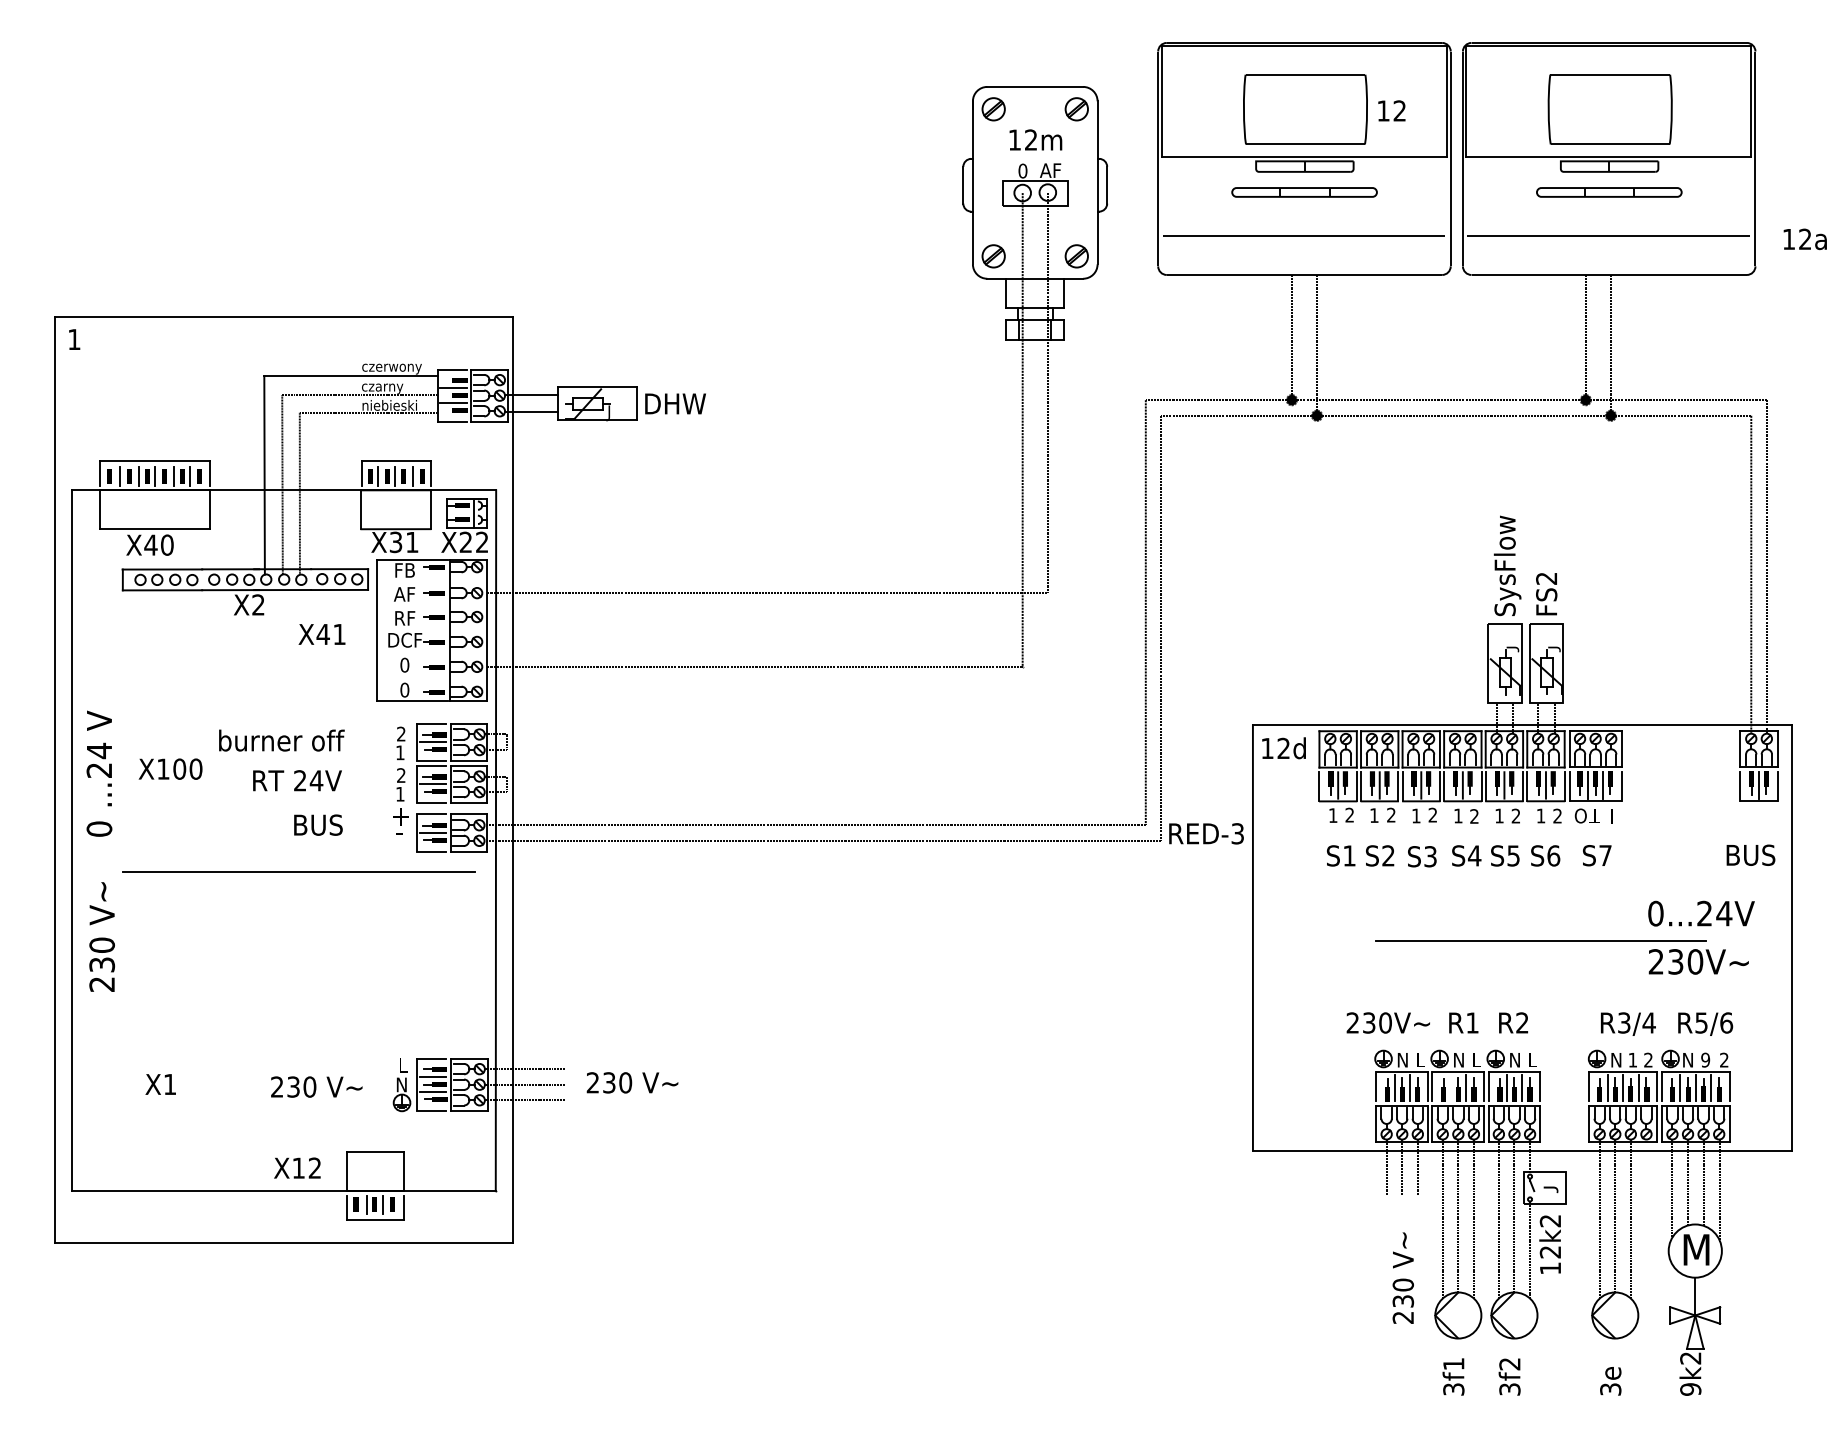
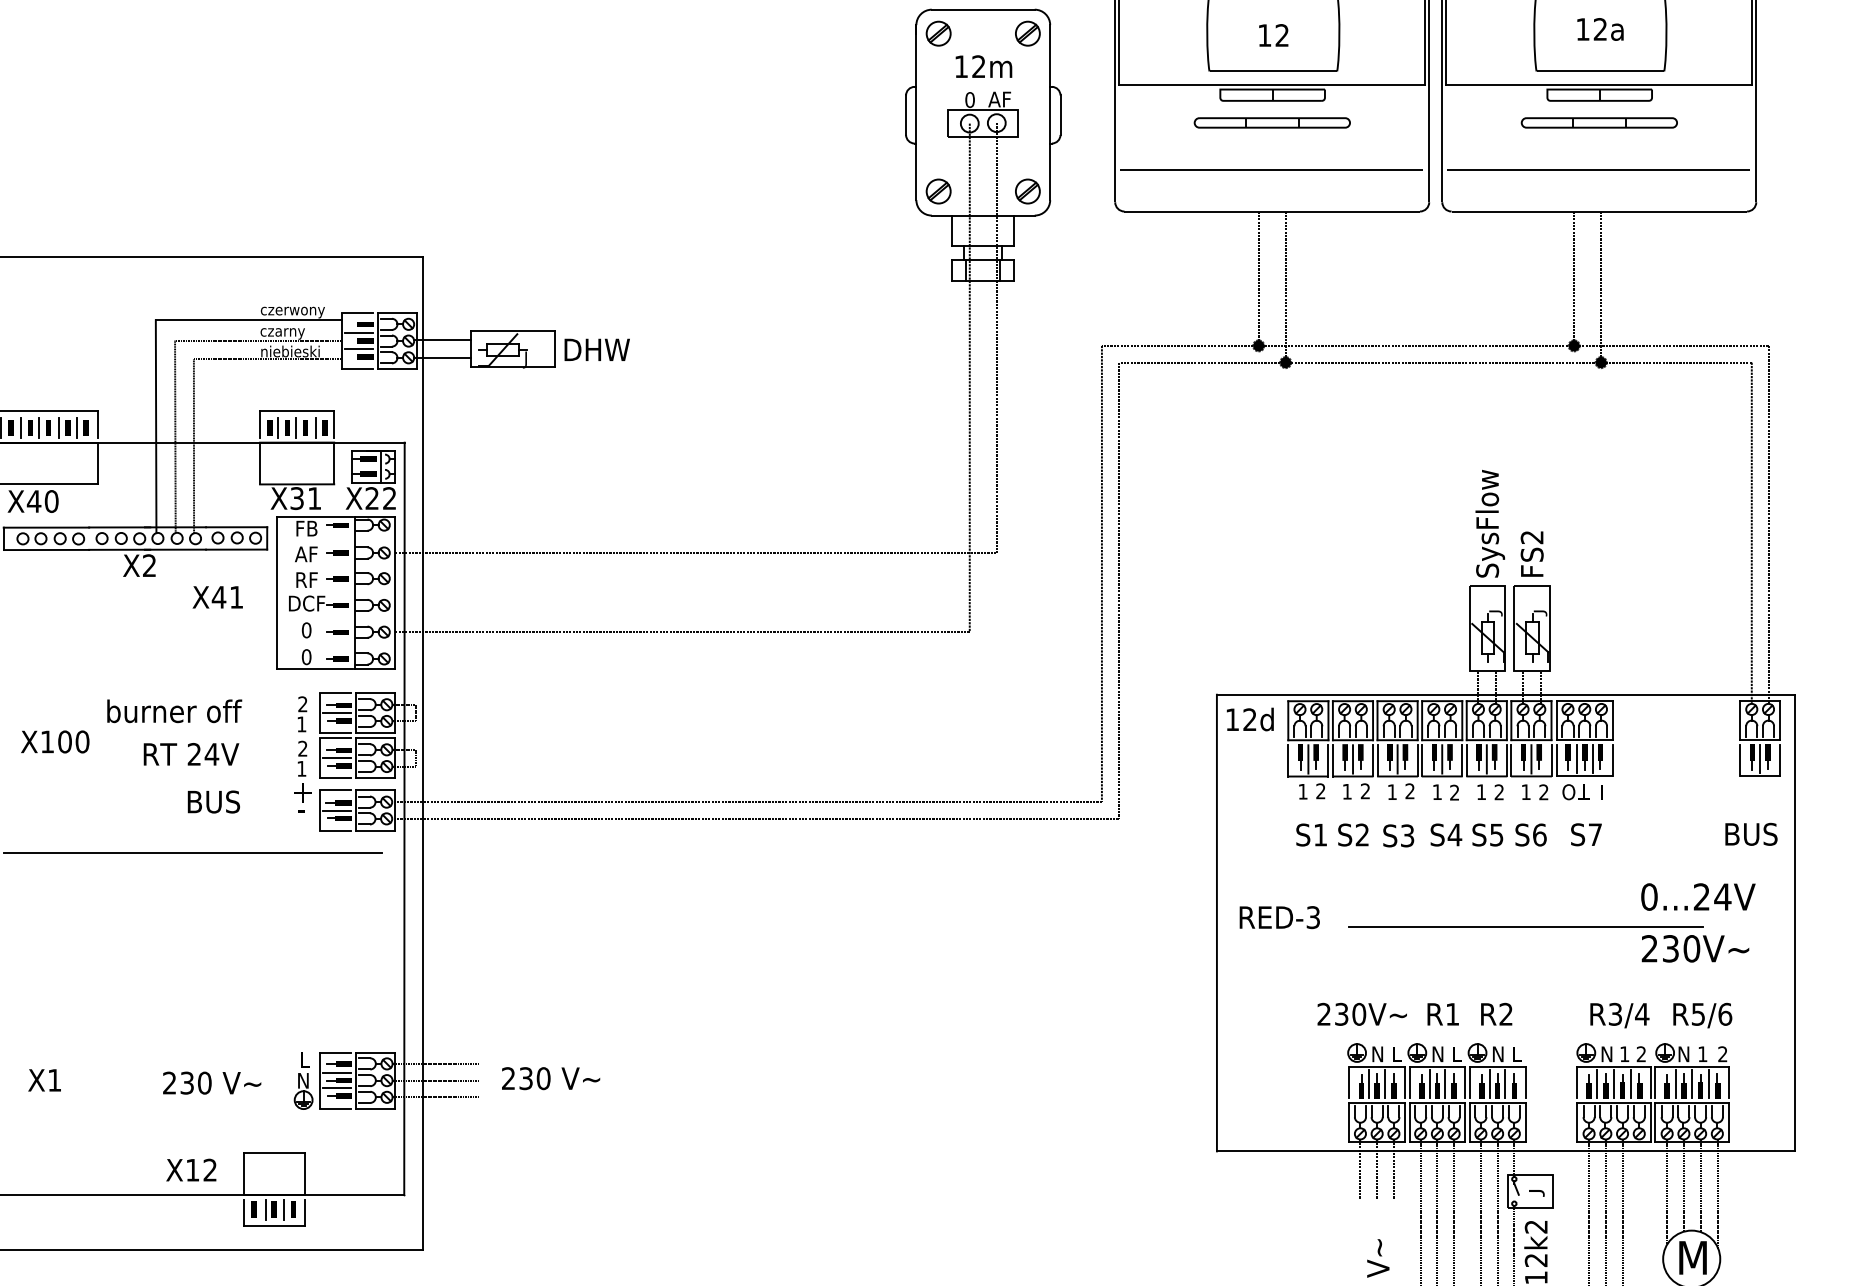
text: (1391, 110) -> (1273, 34), moved
text: (1804, 239) -> (1599, 29), moved
text: (1206, 833) -> (1279, 917), moved
text: (1705, 1059) -> (1702, 1053), 9 -> 1
line: (1451, 1087) -> (1430, 1083), added

